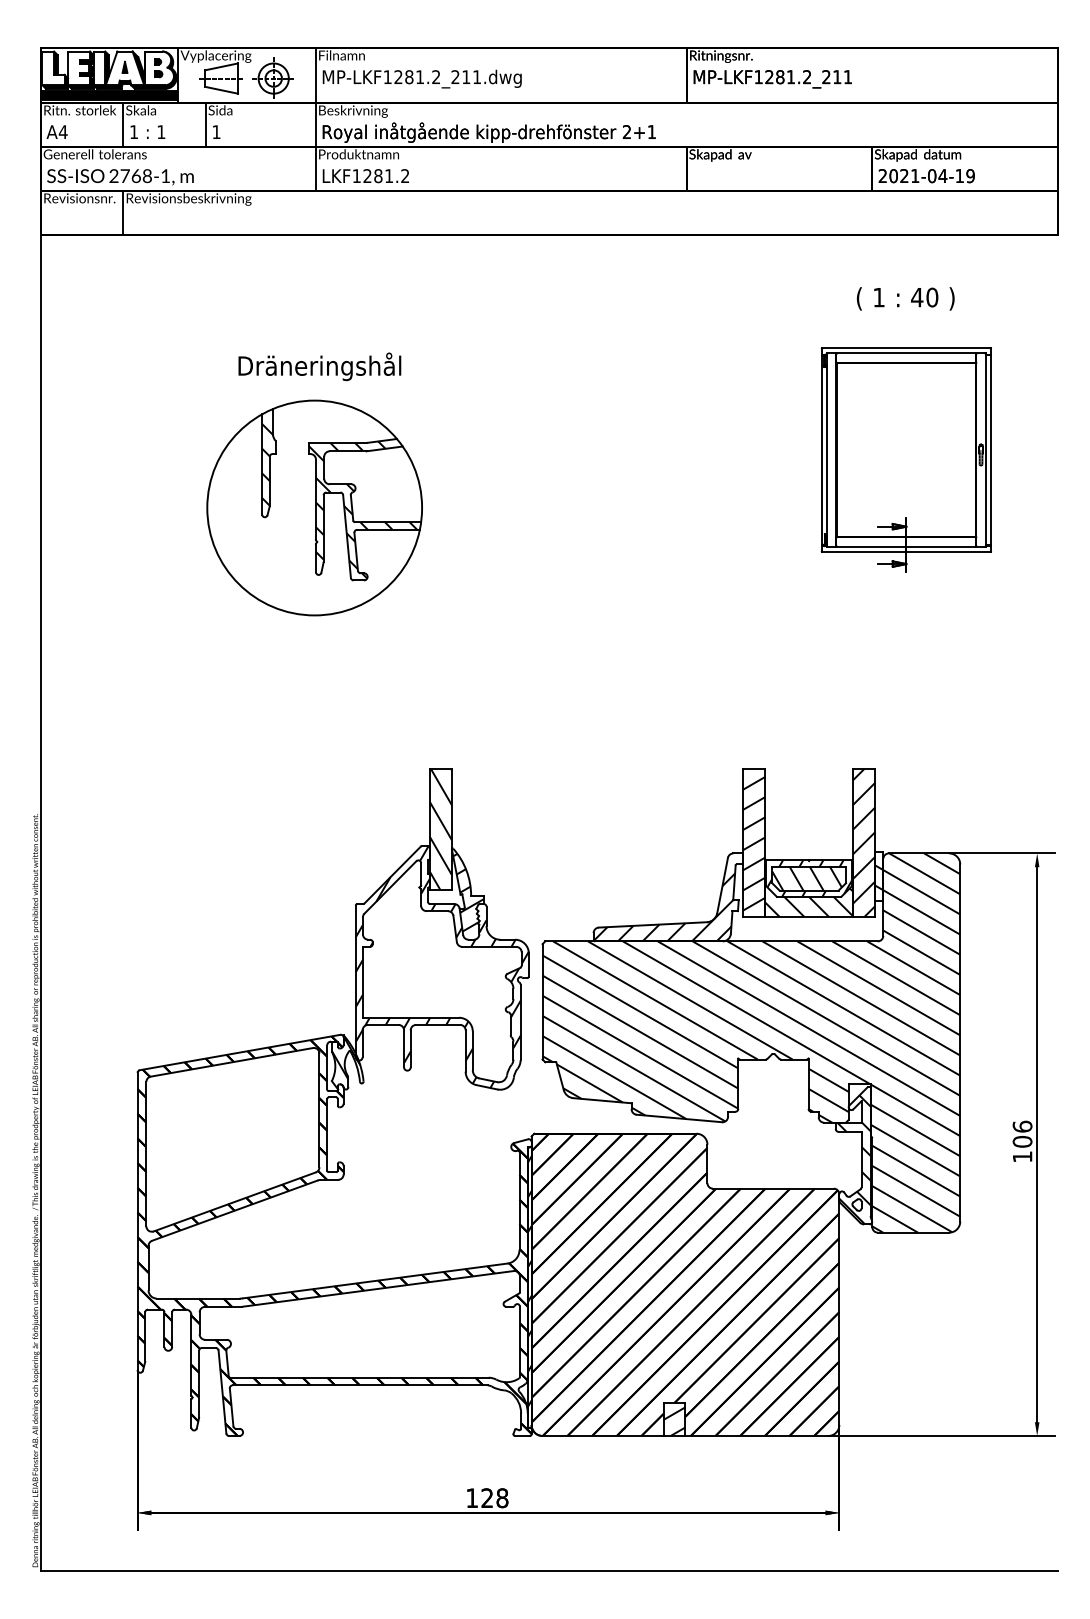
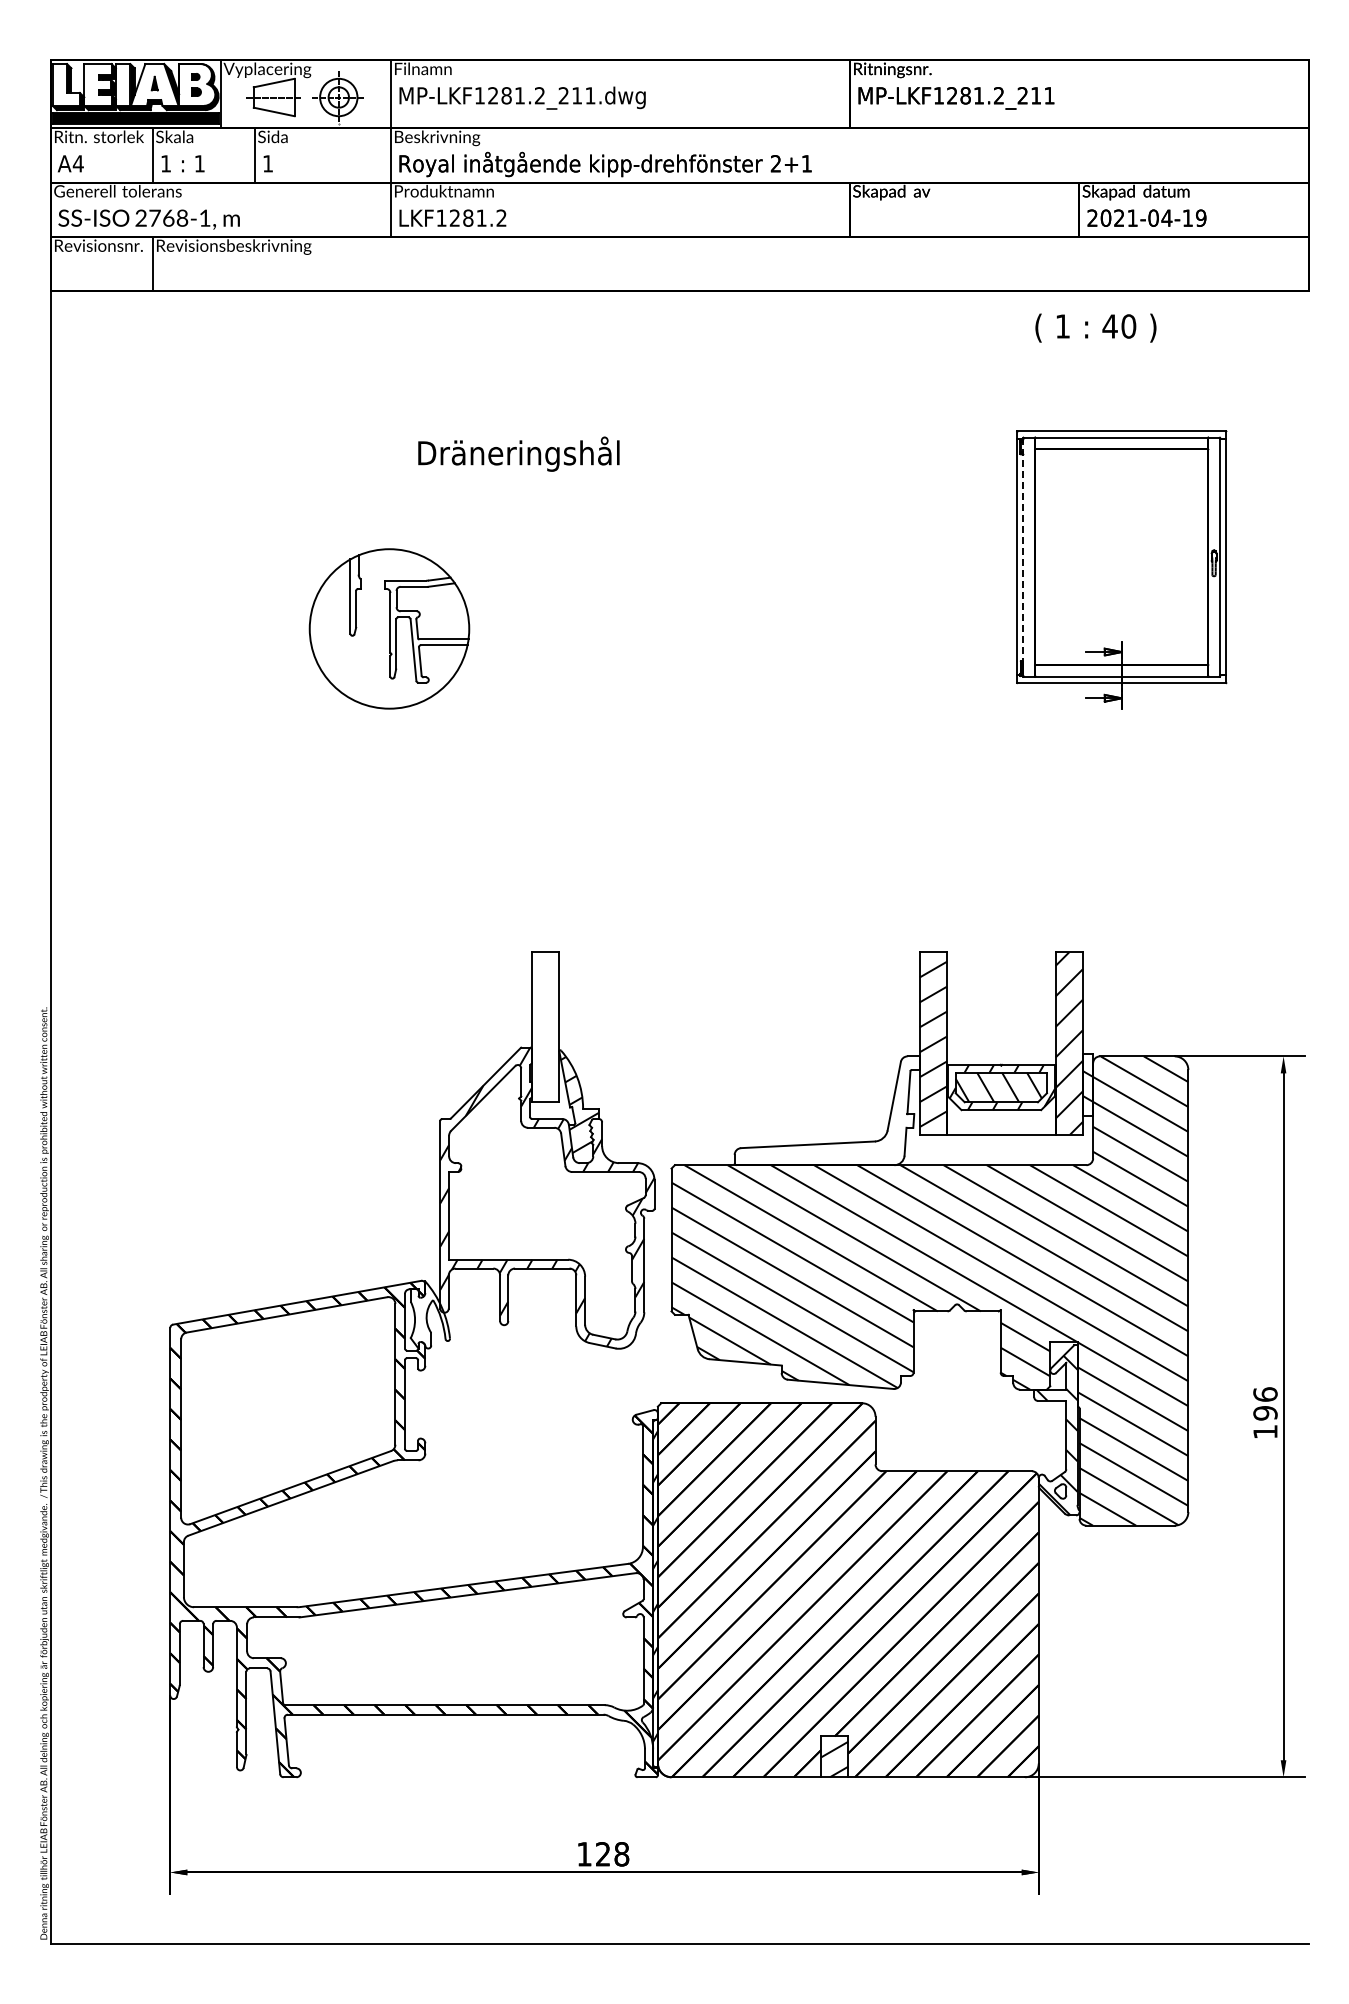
text: (905, 298) -> (1095, 327), moved
text: (319, 366) -> (518, 453), moved
line: (827, 450) -> (1023, 557), solid -> dashed
part: (314, 507) -> (389, 628), size x0.6
hatch: (440, 829) -> (545, 1026), removed
hatch: (808, 891) -> (1000, 1103), removed
hatch: (664, 907) -> (822, 1123), removed
hatch: (346, 1057) -> (428, 1309), removed
text: (1022, 1141) -> (1265, 1412), 106 -> 196

